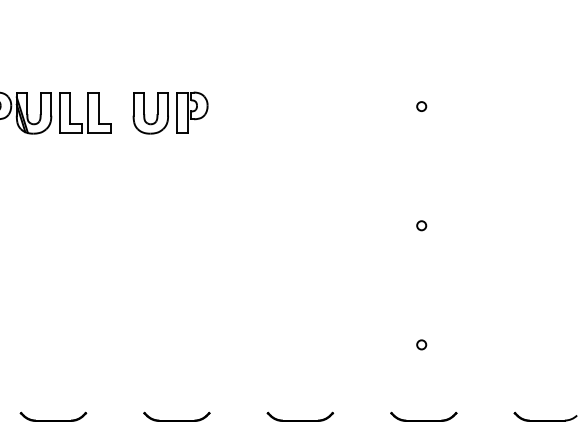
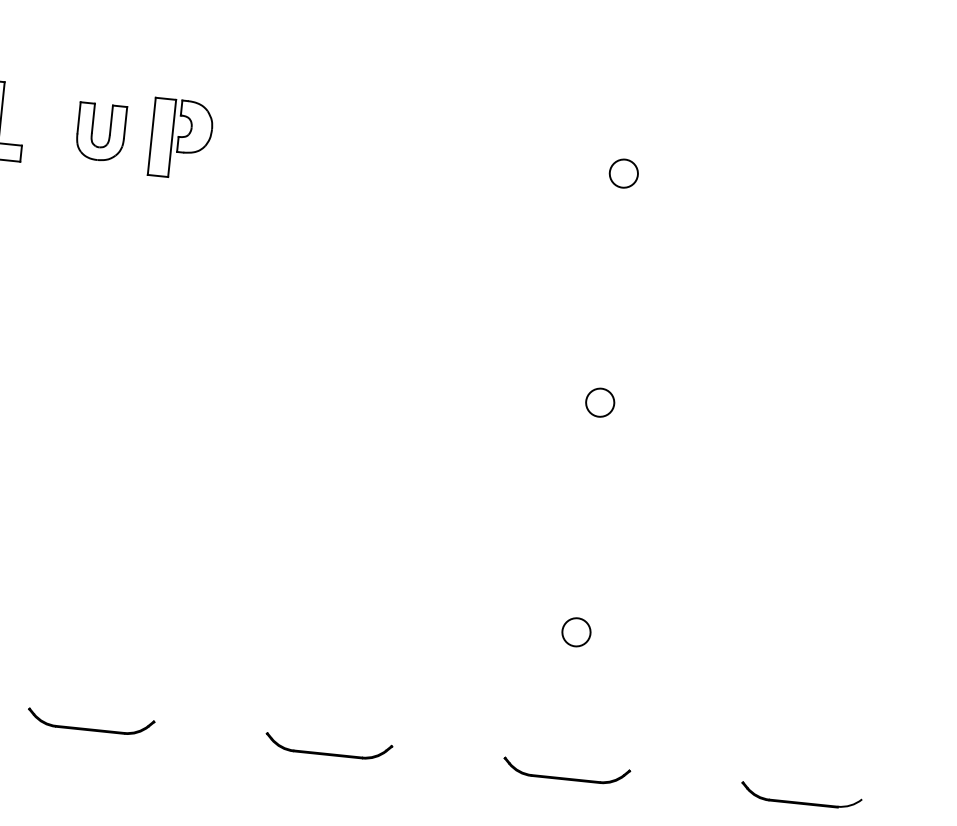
circle: (421, 106) -> (623, 173), size x1.6
part: (150, 113) -> (100, 132), size x0.7
circle: (421, 225) -> (600, 402), size x1.6
circle: (421, 344) -> (576, 631), size x1.6

